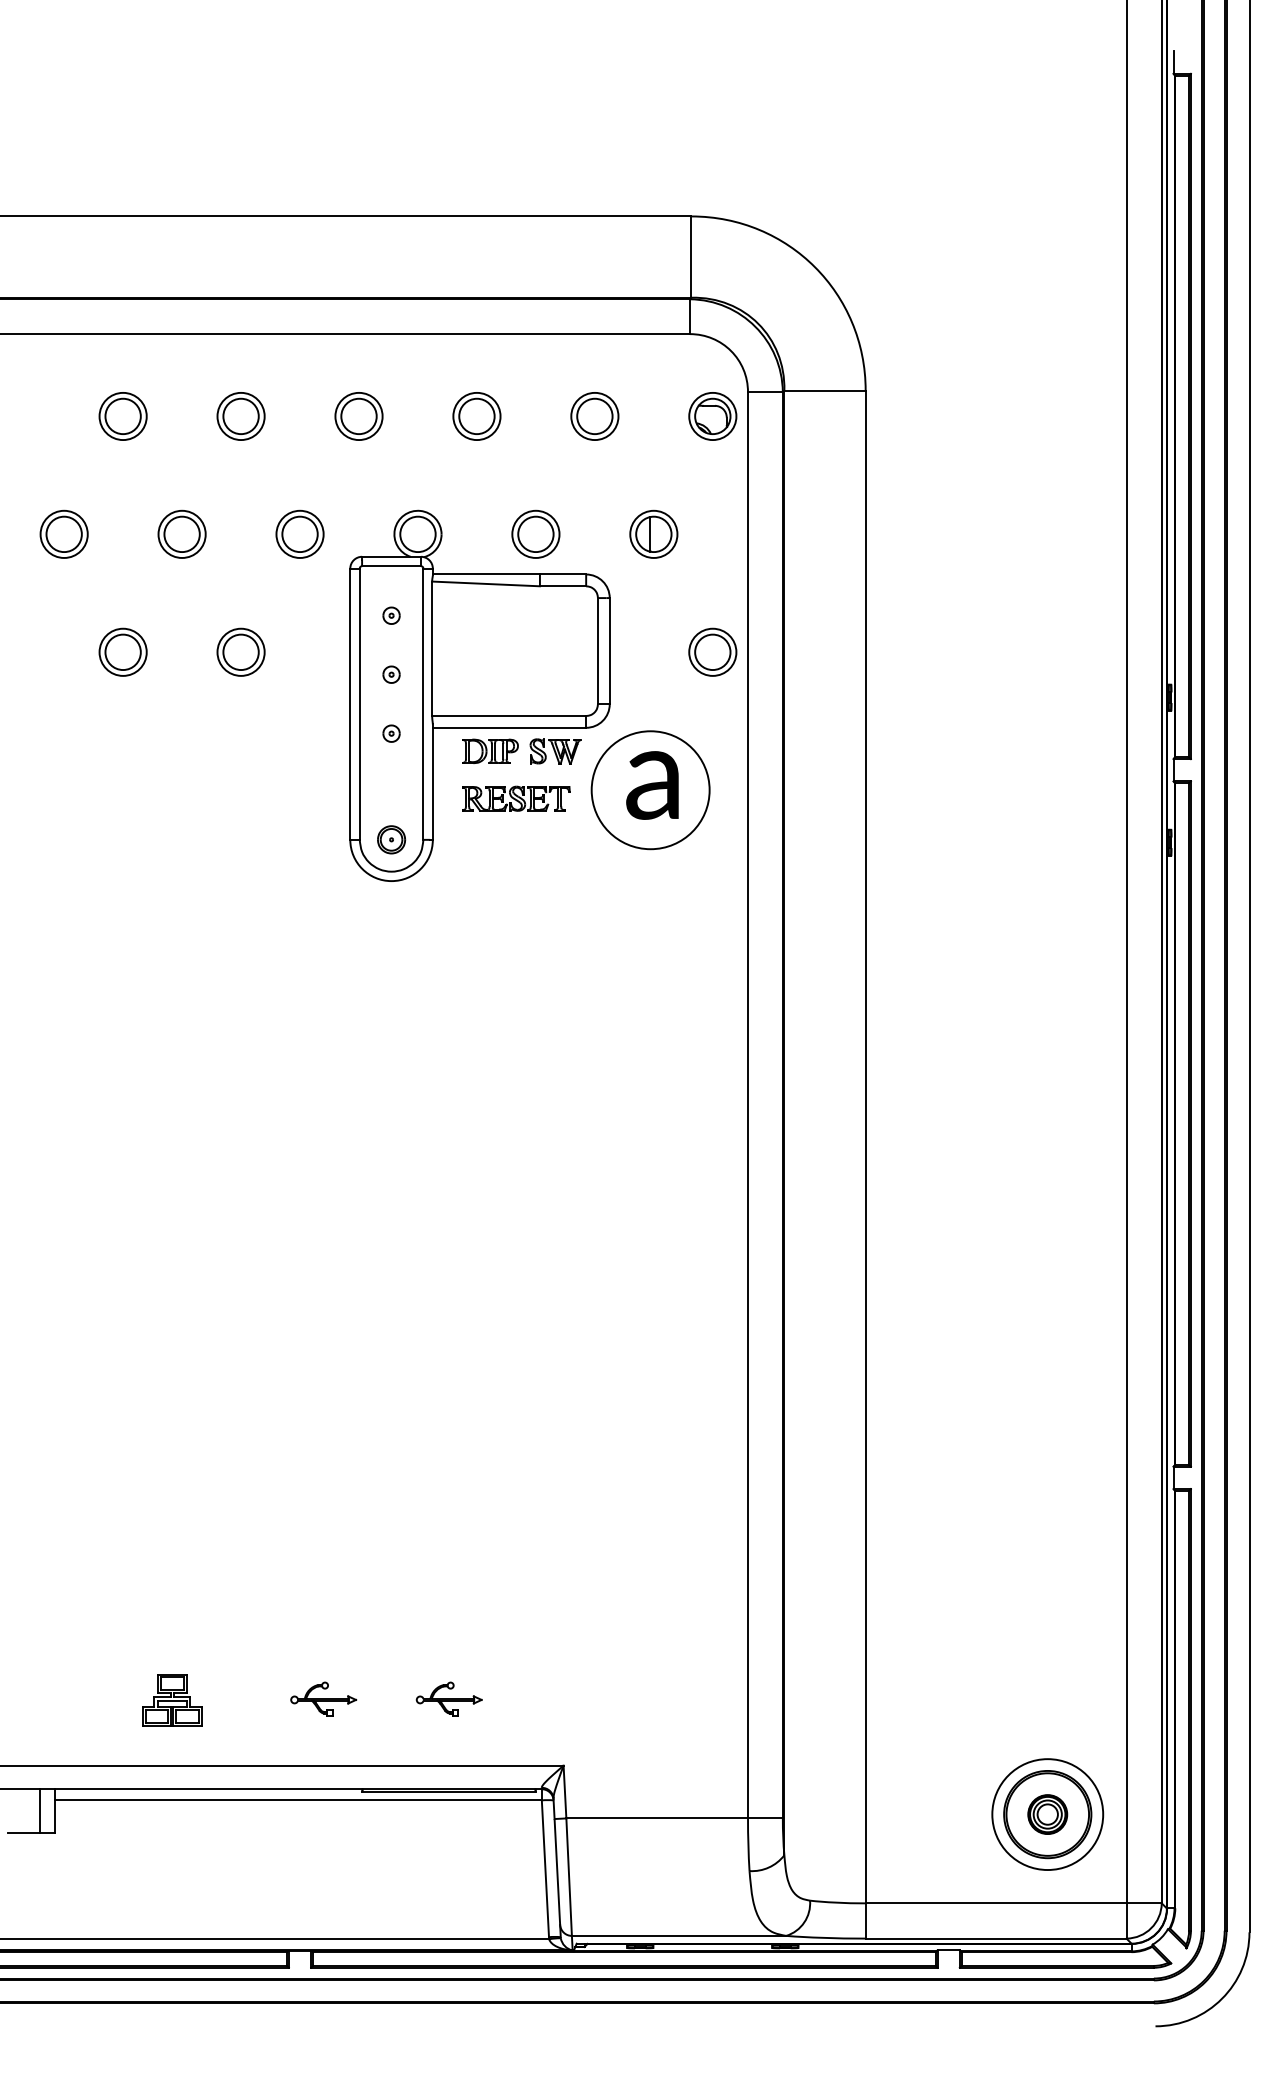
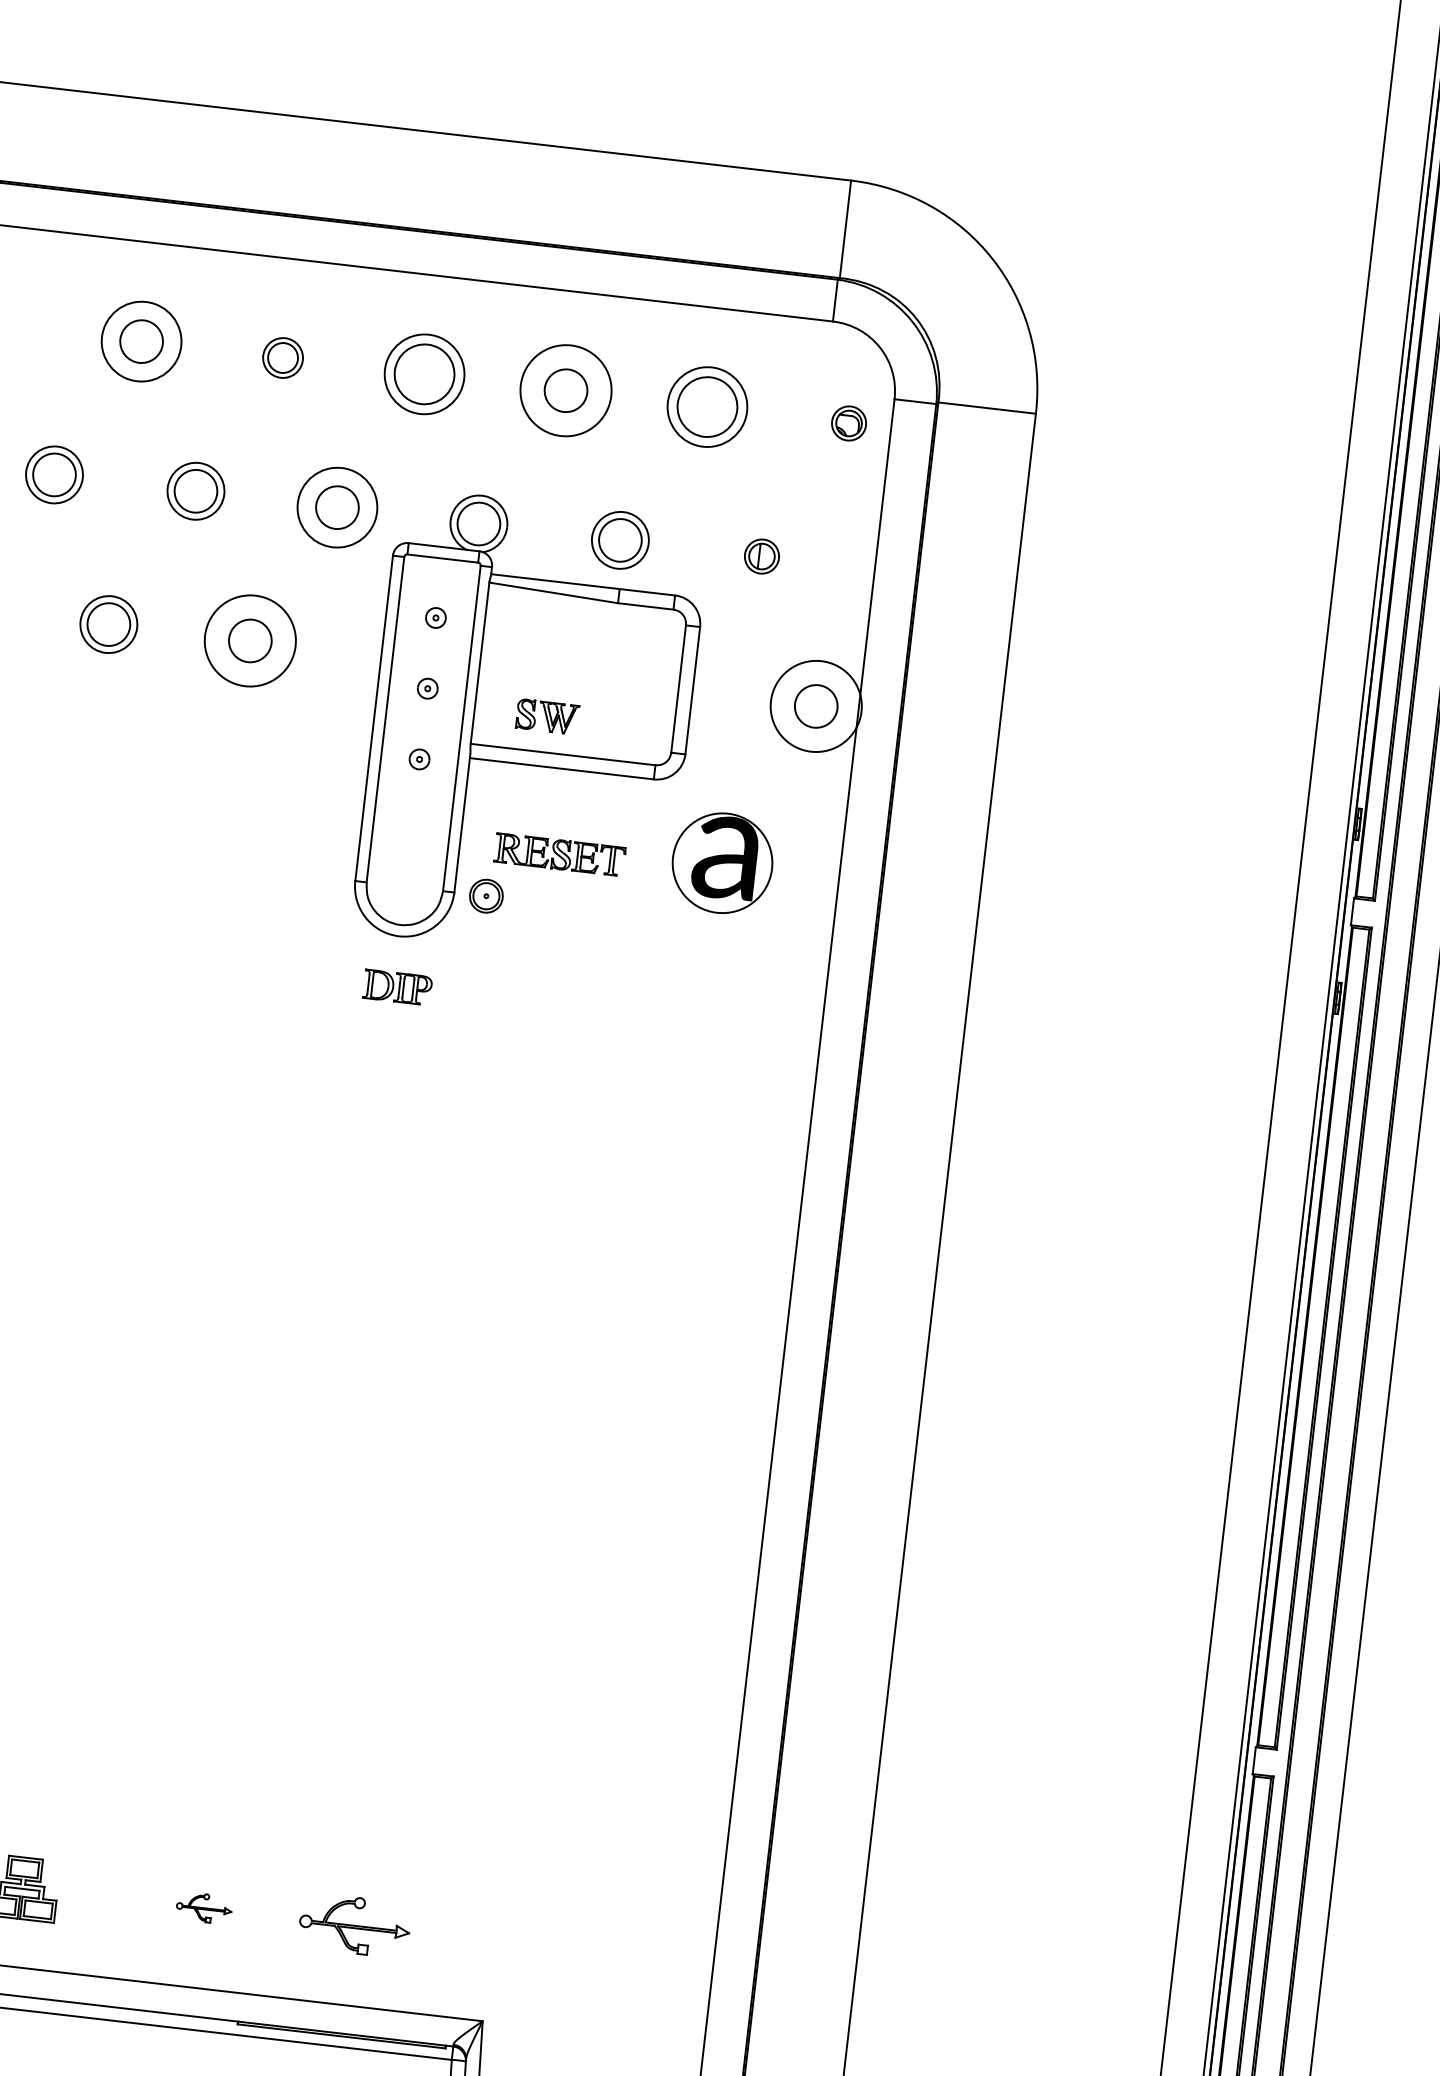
circle: (122, 416) -> (140, 341), size x1.4
part: (240, 416) -> (282, 357), size x0.7
part: (358, 416) -> (423, 374), size x1.4
circle: (476, 416) -> (565, 390), size x1.6
part: (594, 416) -> (707, 407), size x1.4
part: (712, 416) -> (848, 423), size x0.6
circle: (299, 533) -> (336, 506), size x1.4
part: (653, 533) -> (761, 555), size x0.6
circle: (240, 651) -> (249, 639), size x1.6
circle: (712, 651) -> (815, 705), size x1.6
part: (490, 750) -> (398, 986), moved
part: (555, 751) -> (547, 716), moved
circle: (650, 790) -> (722, 863), size x0.7
part: (391, 839) -> (486, 895), moved
part: (323, 1698) -> (204, 1907), size x0.7
part: (448, 1698) -> (353, 1924), size x1.4

